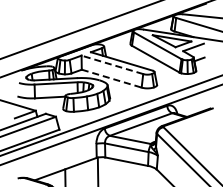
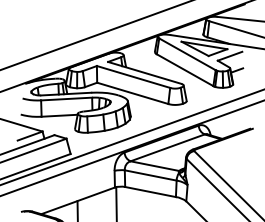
line: (111, 64) -> (132, 76), dashed -> solid
line: (112, 78) -> (133, 93), dashed -> solid

